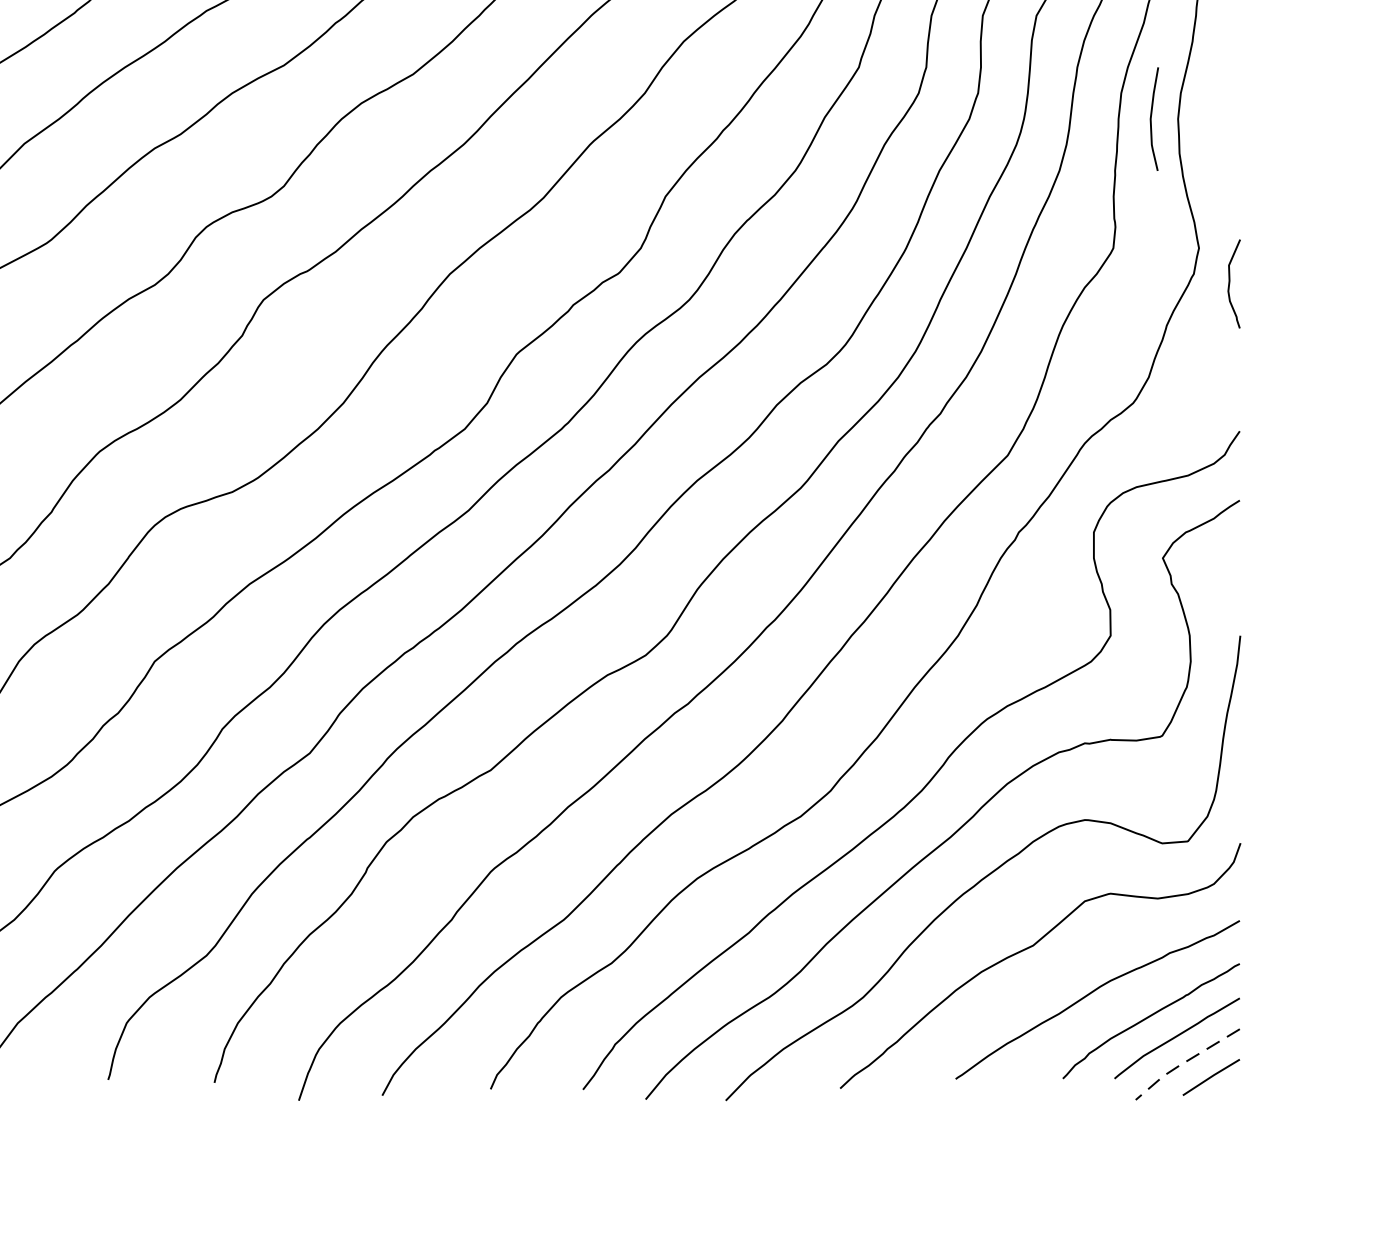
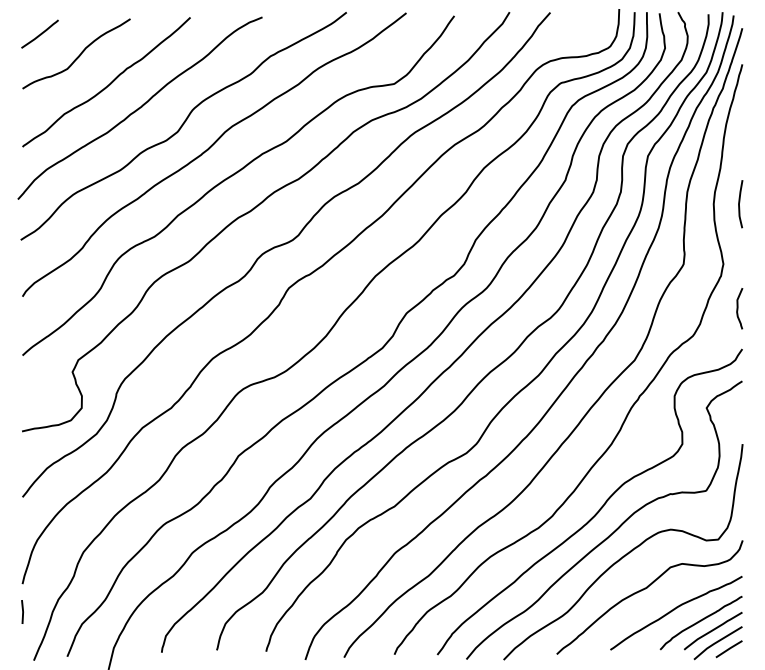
curve: (1151, 119) -> (739, 204), moved
curve: (1231, 283) -> (738, 308), moved
line: (1181, 1062) -> (715, 642), dashed -> solid

